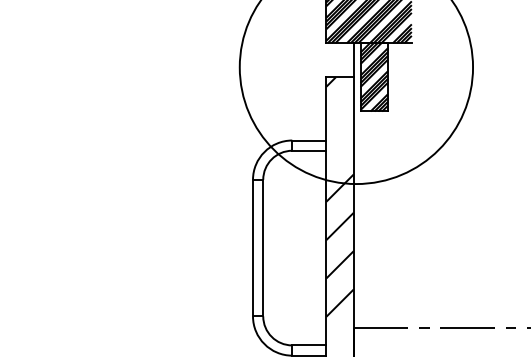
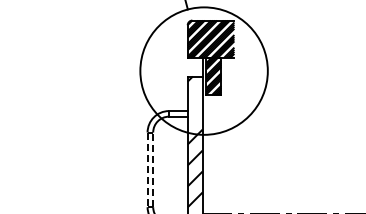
line: (263, 247) -> (153, 169), solid -> dashed
line: (252, 249) -> (147, 170), solid -> dashed

